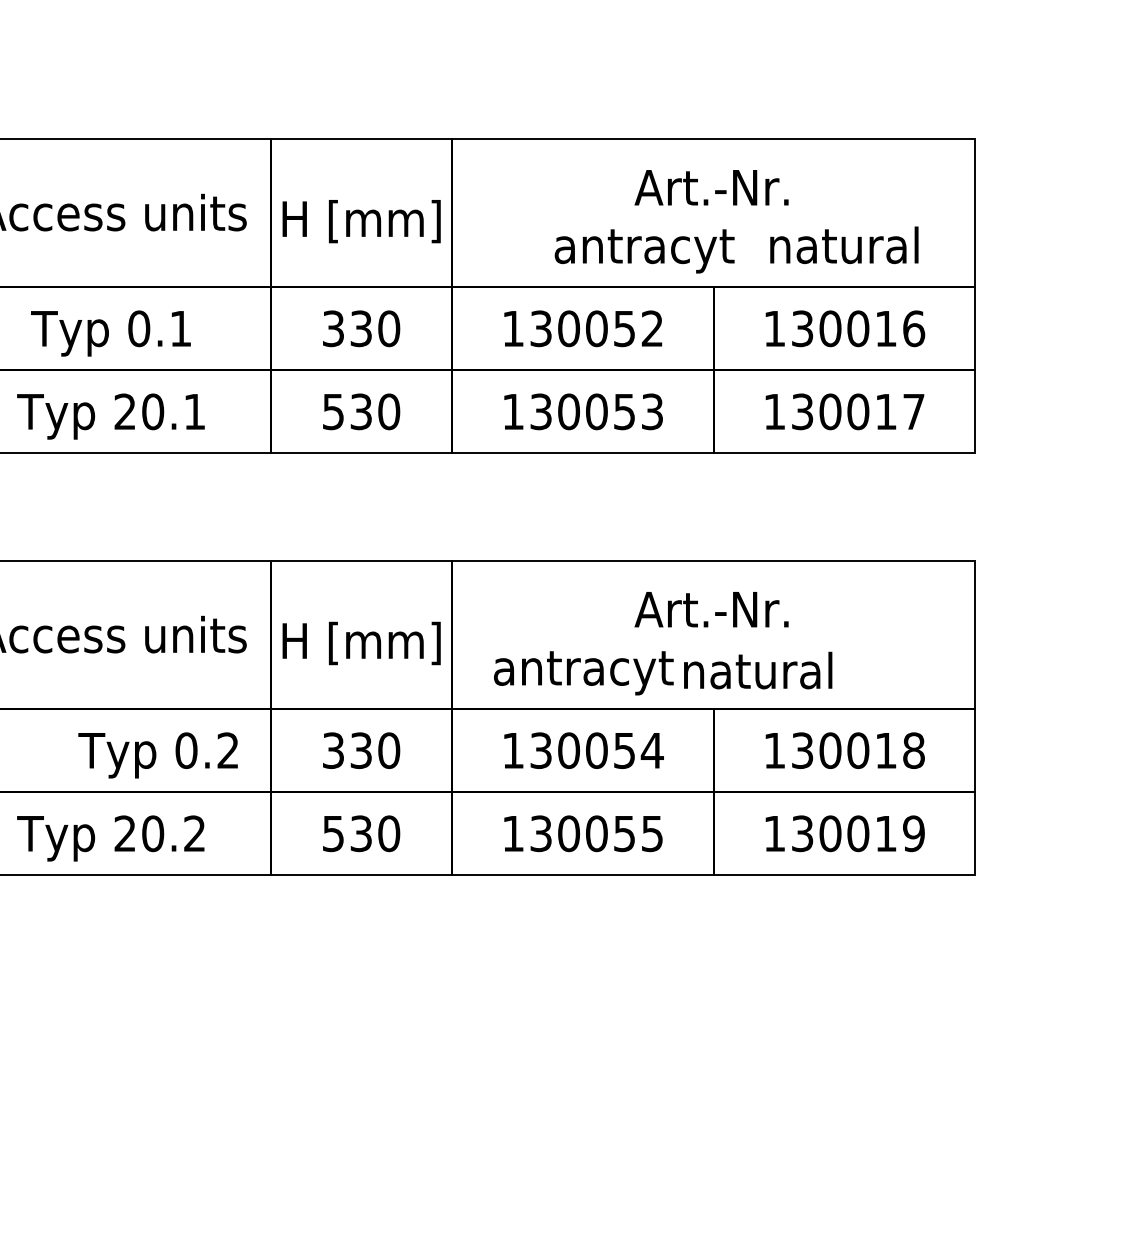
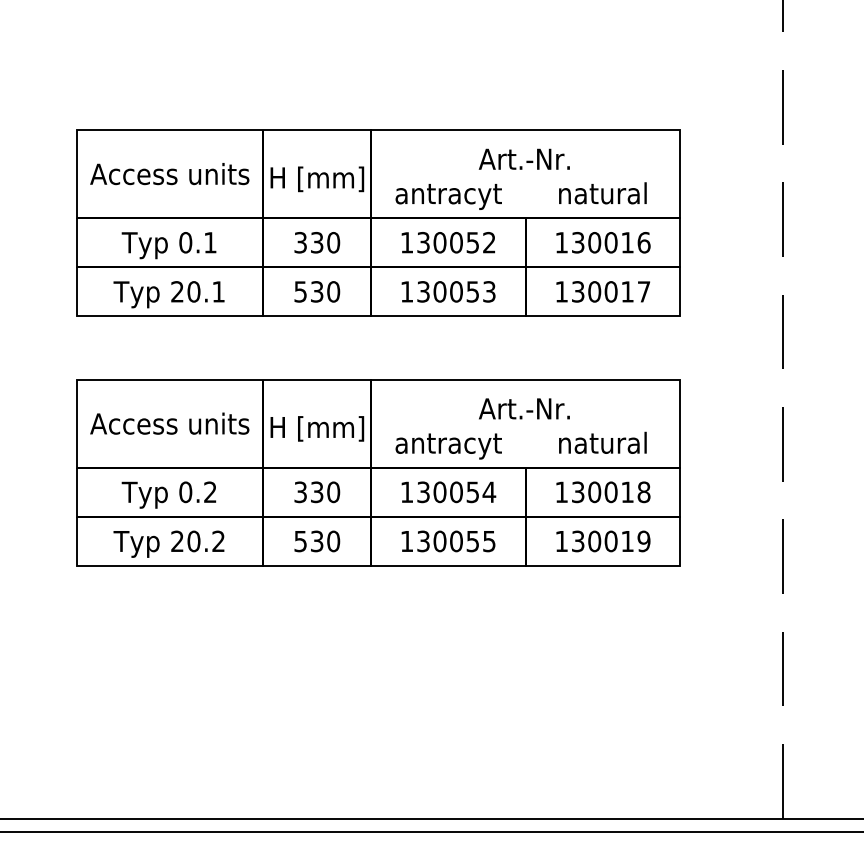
text: (644, 250) -> (448, 196), moved
text: (757, 669) -> (602, 442), moved
text: (157, 754) -> (168, 494), moved

